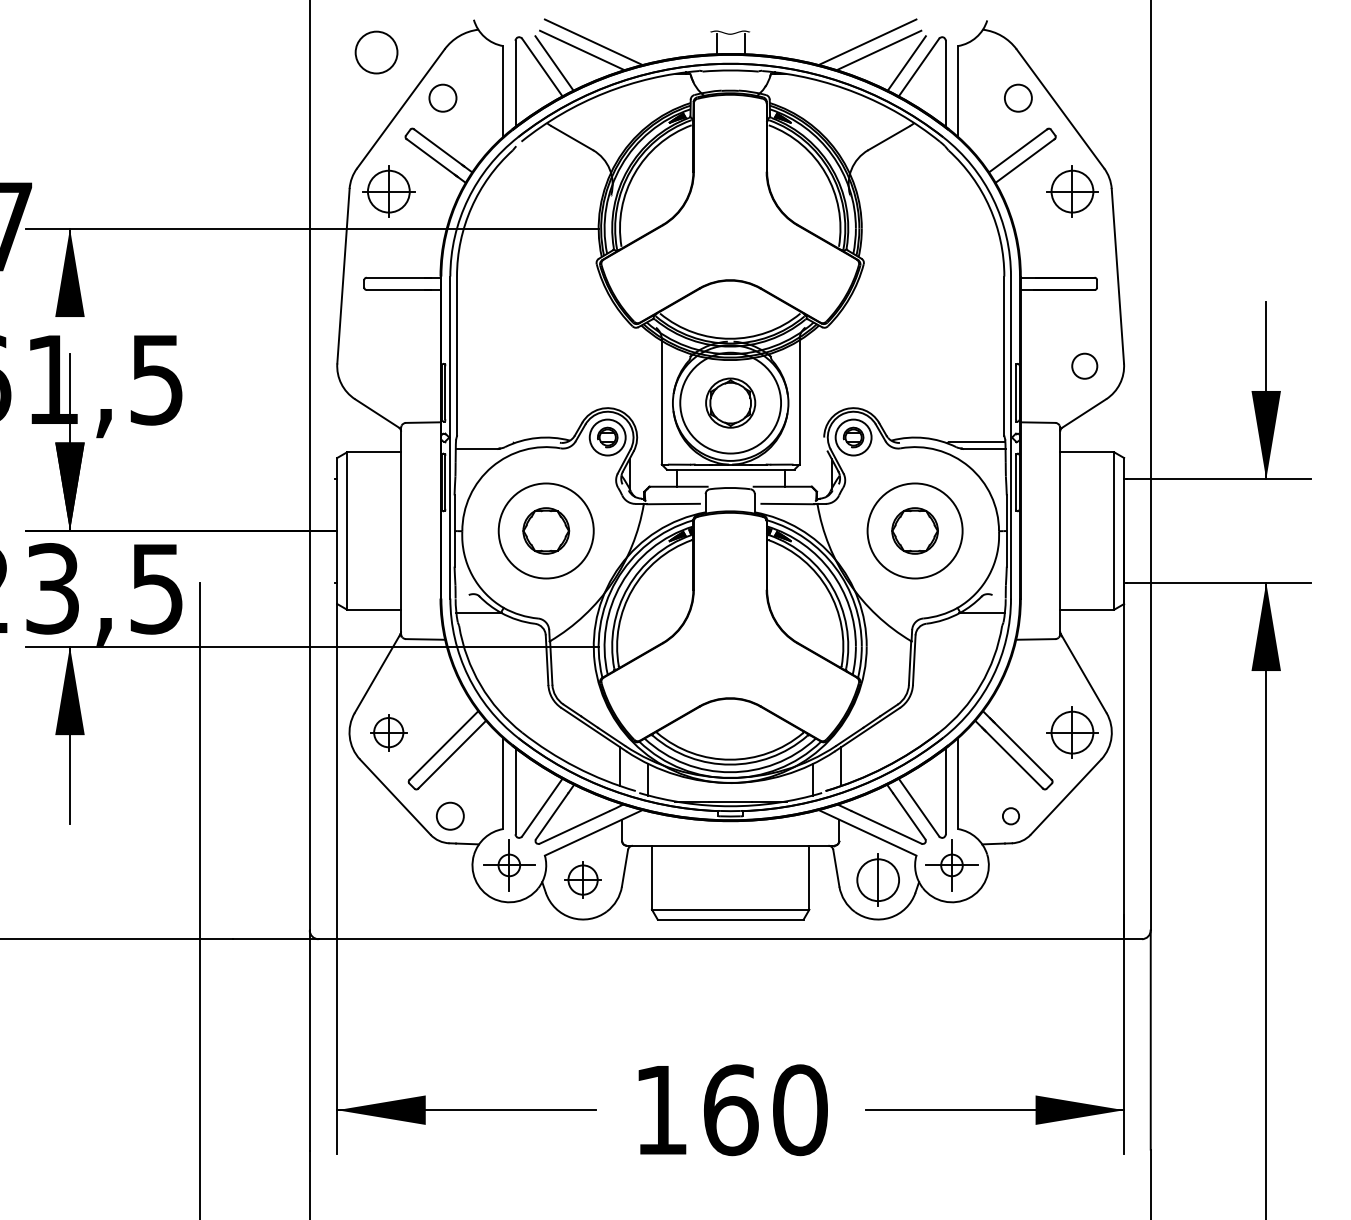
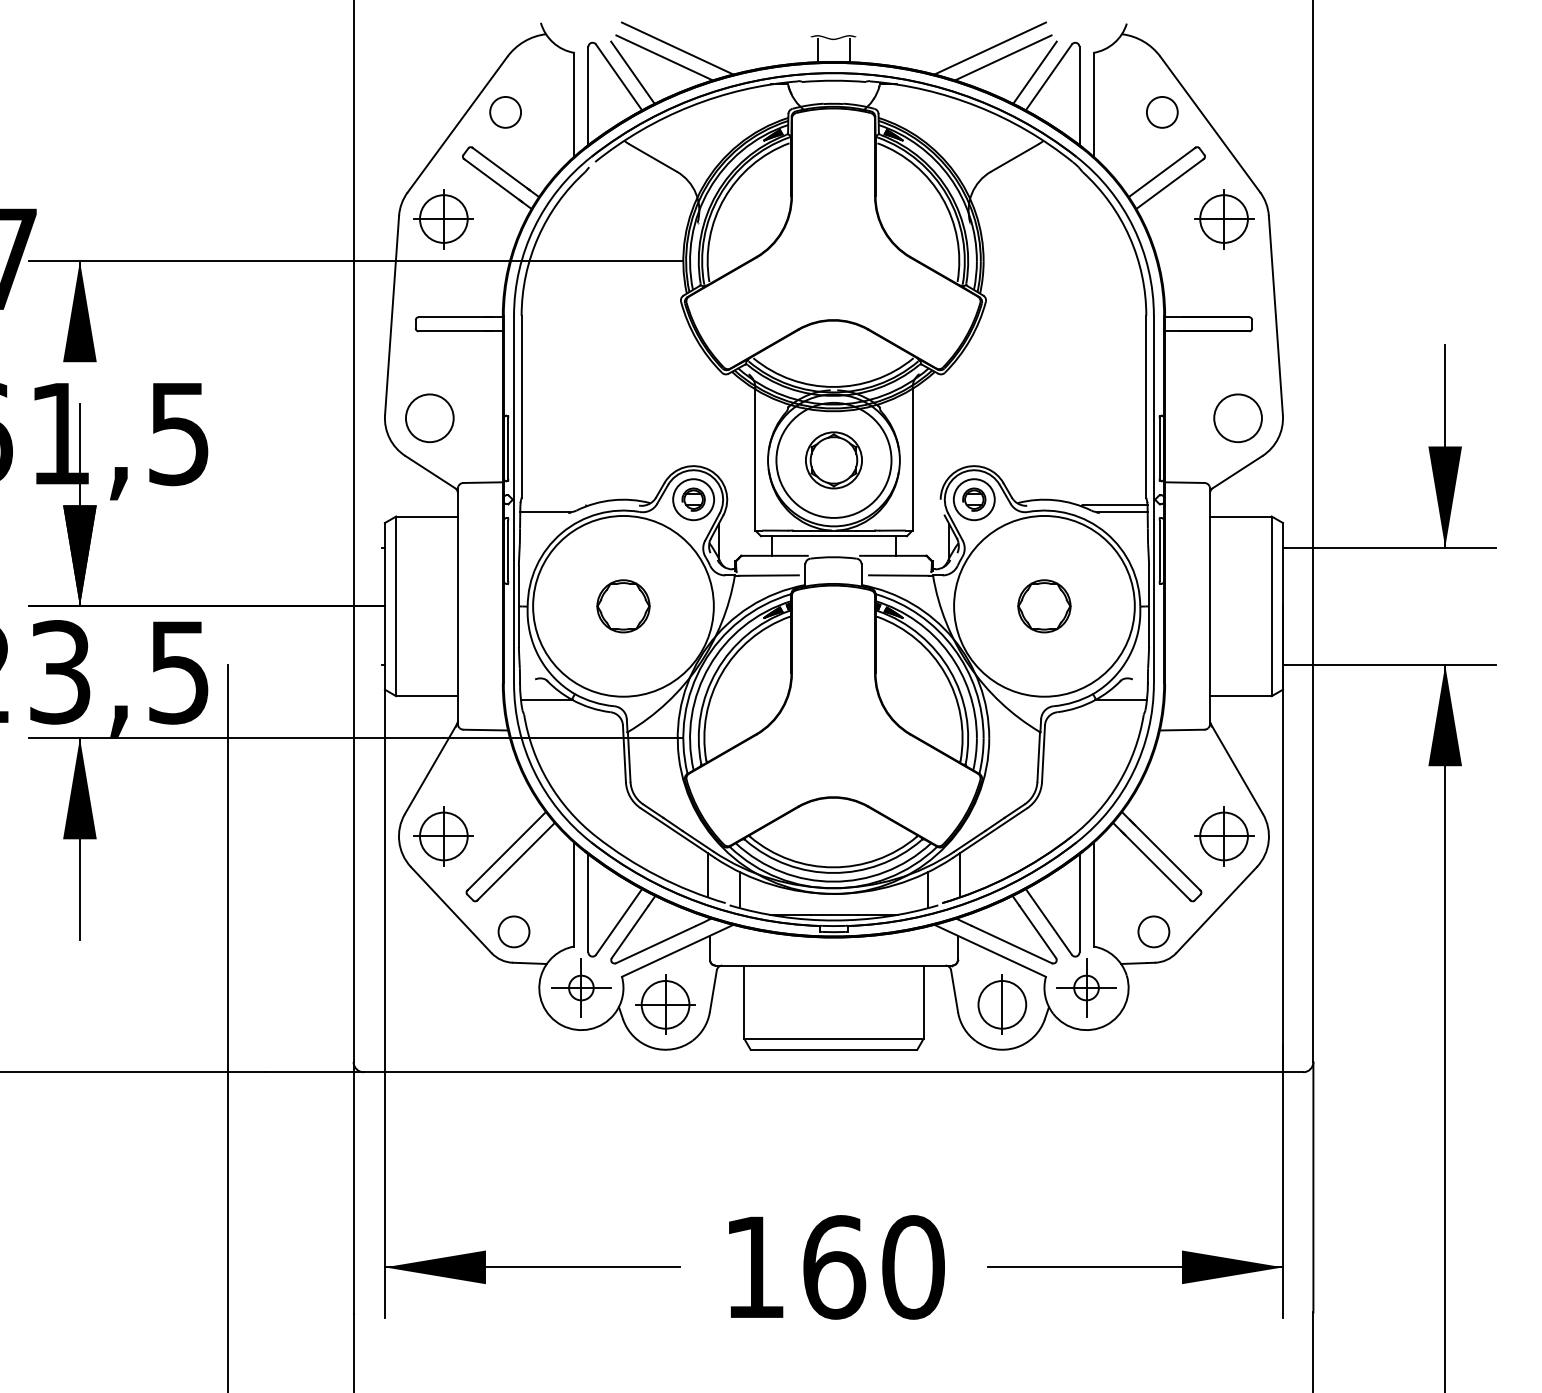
circle: (376, 52) -> (429, 418), moved
circle: (1084, 366) -> (1237, 418), size x1.67
circle: (546, 530) -> (623, 605), size x1.67
circle: (915, 530) -> (1044, 605), size x1.67
part: (388, 732) -> (443, 836), size x1.43
circle: (1010, 815) -> (1153, 931), size x1.67
part: (583, 879) -> (665, 1004), size x1.43

